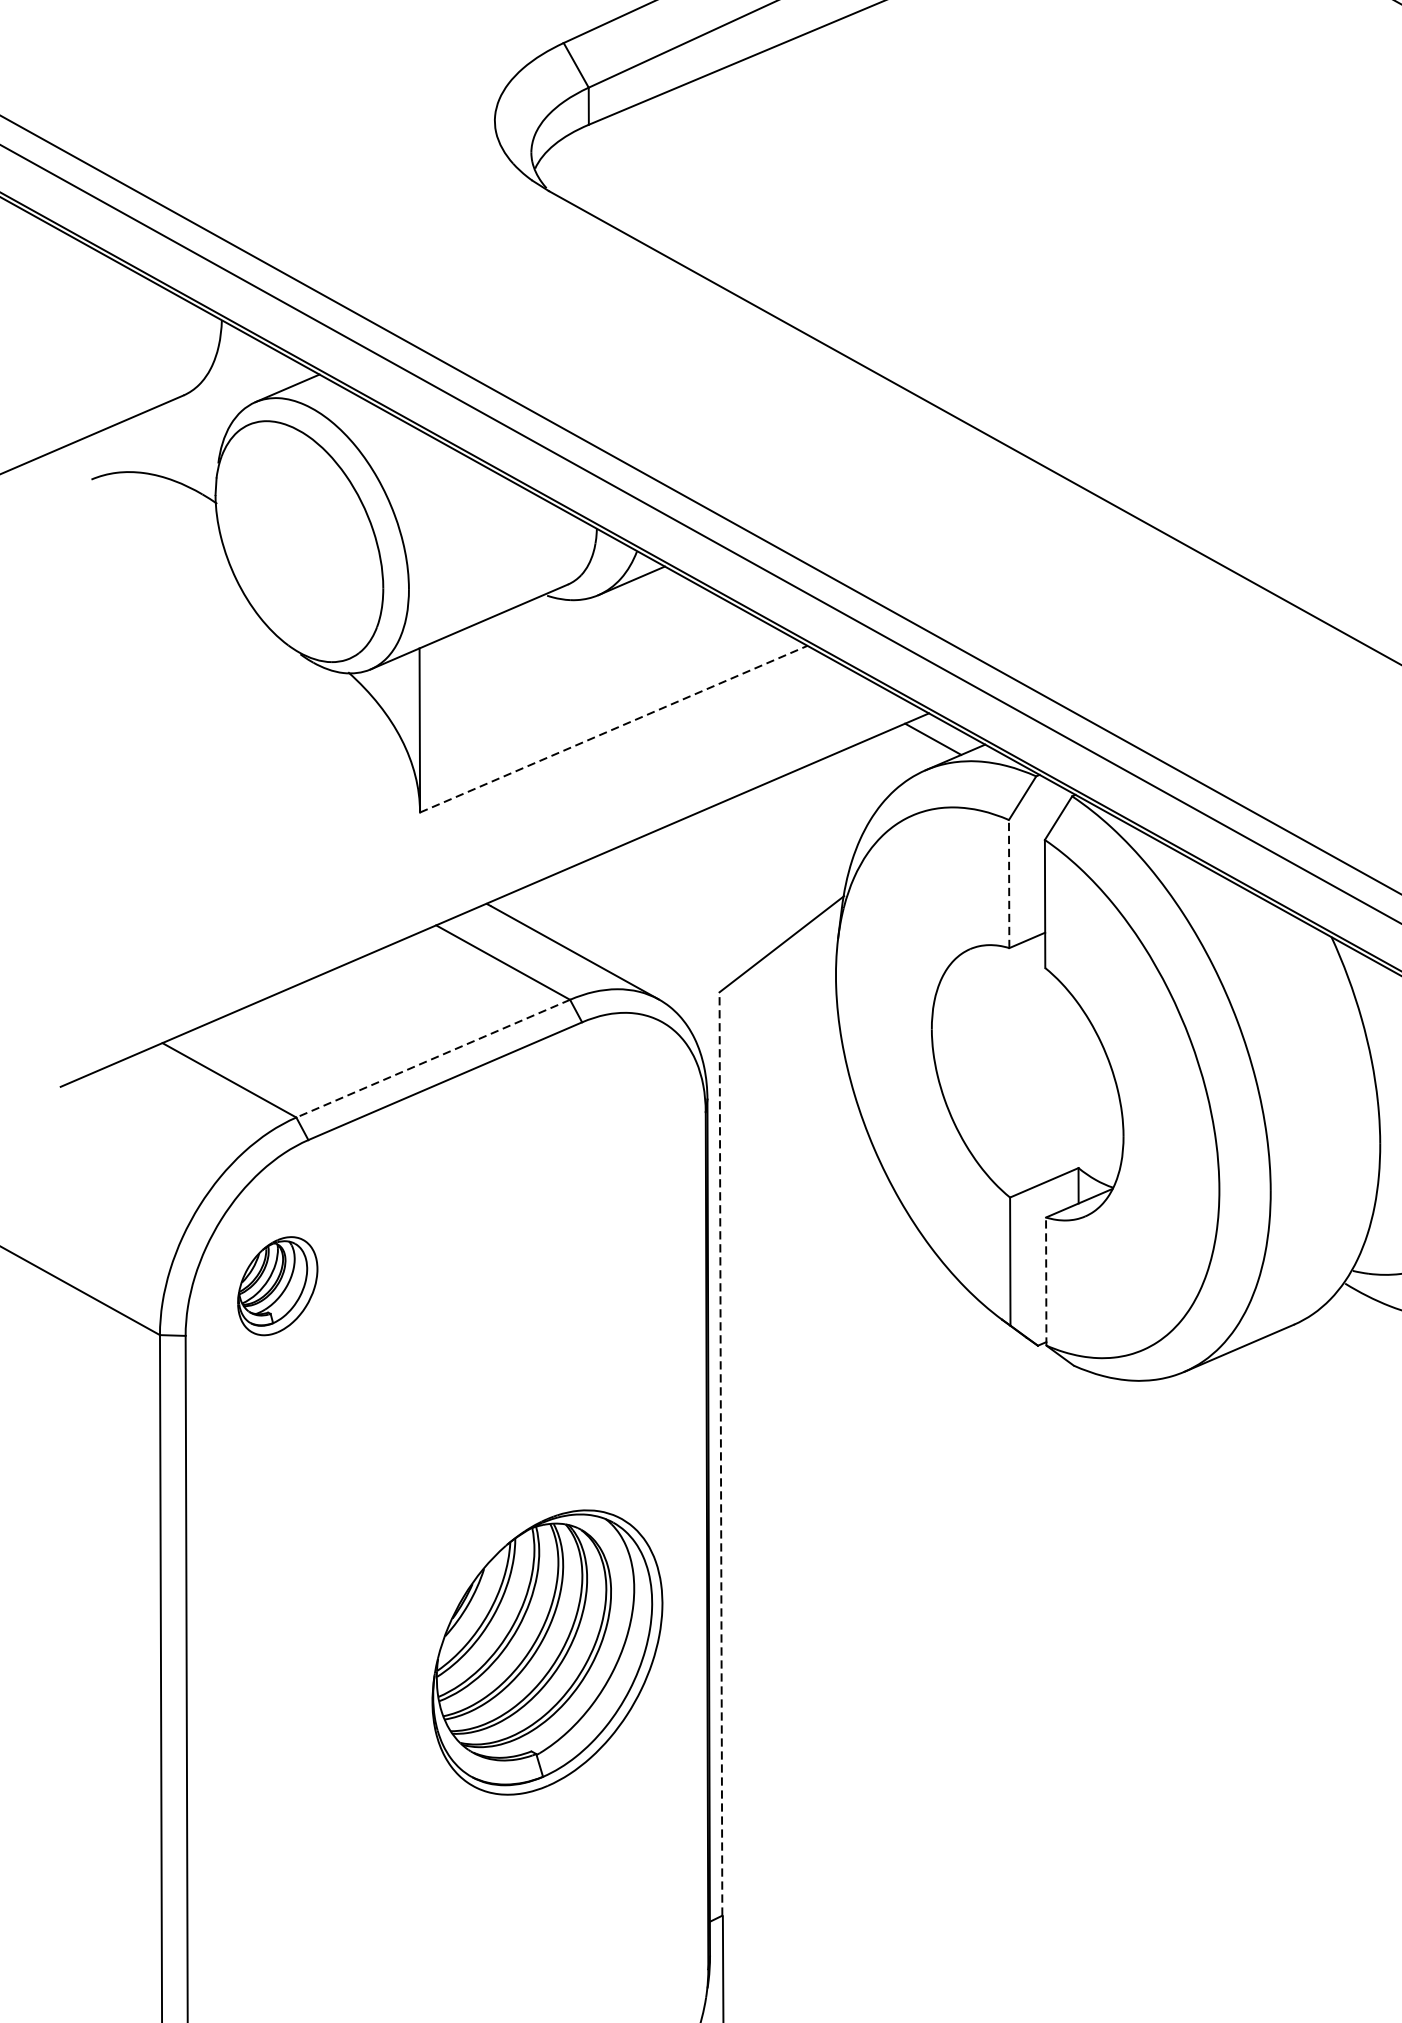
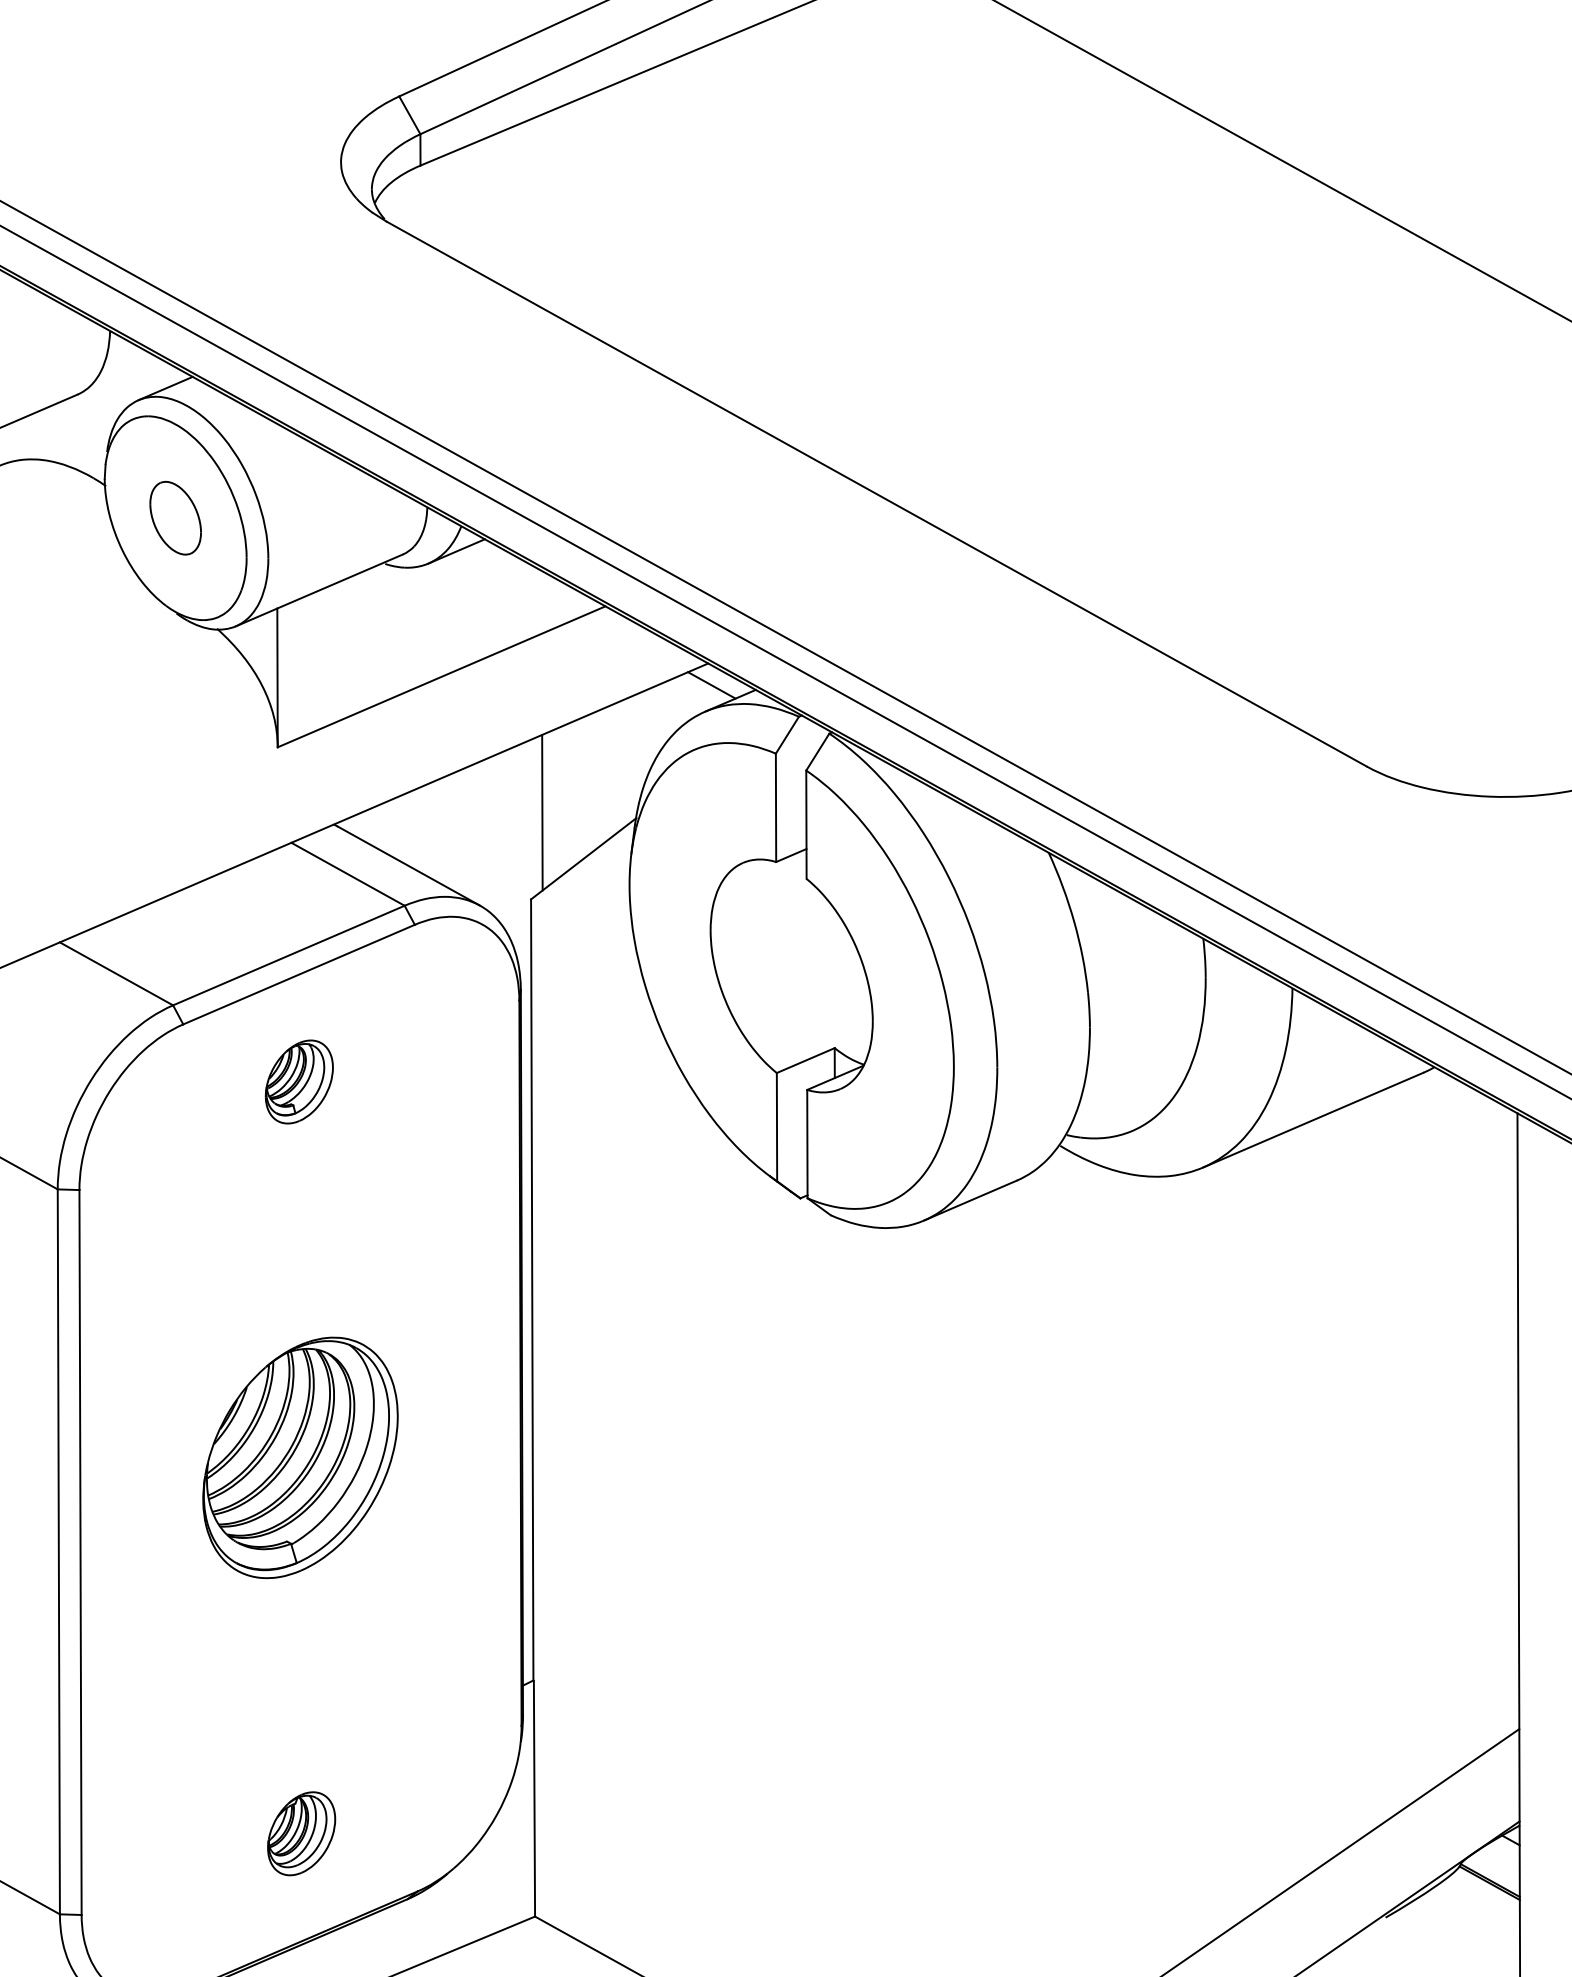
part: (299, 541) -> (175, 518), added
line: (614, 728) -> (442, 676), dashed -> solid
line: (1009, 883) -> (776, 807), dashed -> solid
line: (733, 889) -> (542, 812), added
line: (432, 1058) -> (288, 955), dashed -> solid
line: (1046, 1280) -> (807, 1143), dashed -> solid
part: (276, 1285) -> (298, 1081), moved
line: (721, 1453) -> (532, 1289), dashed -> solid
part: (547, 1652) -> (300, 1457), moved

